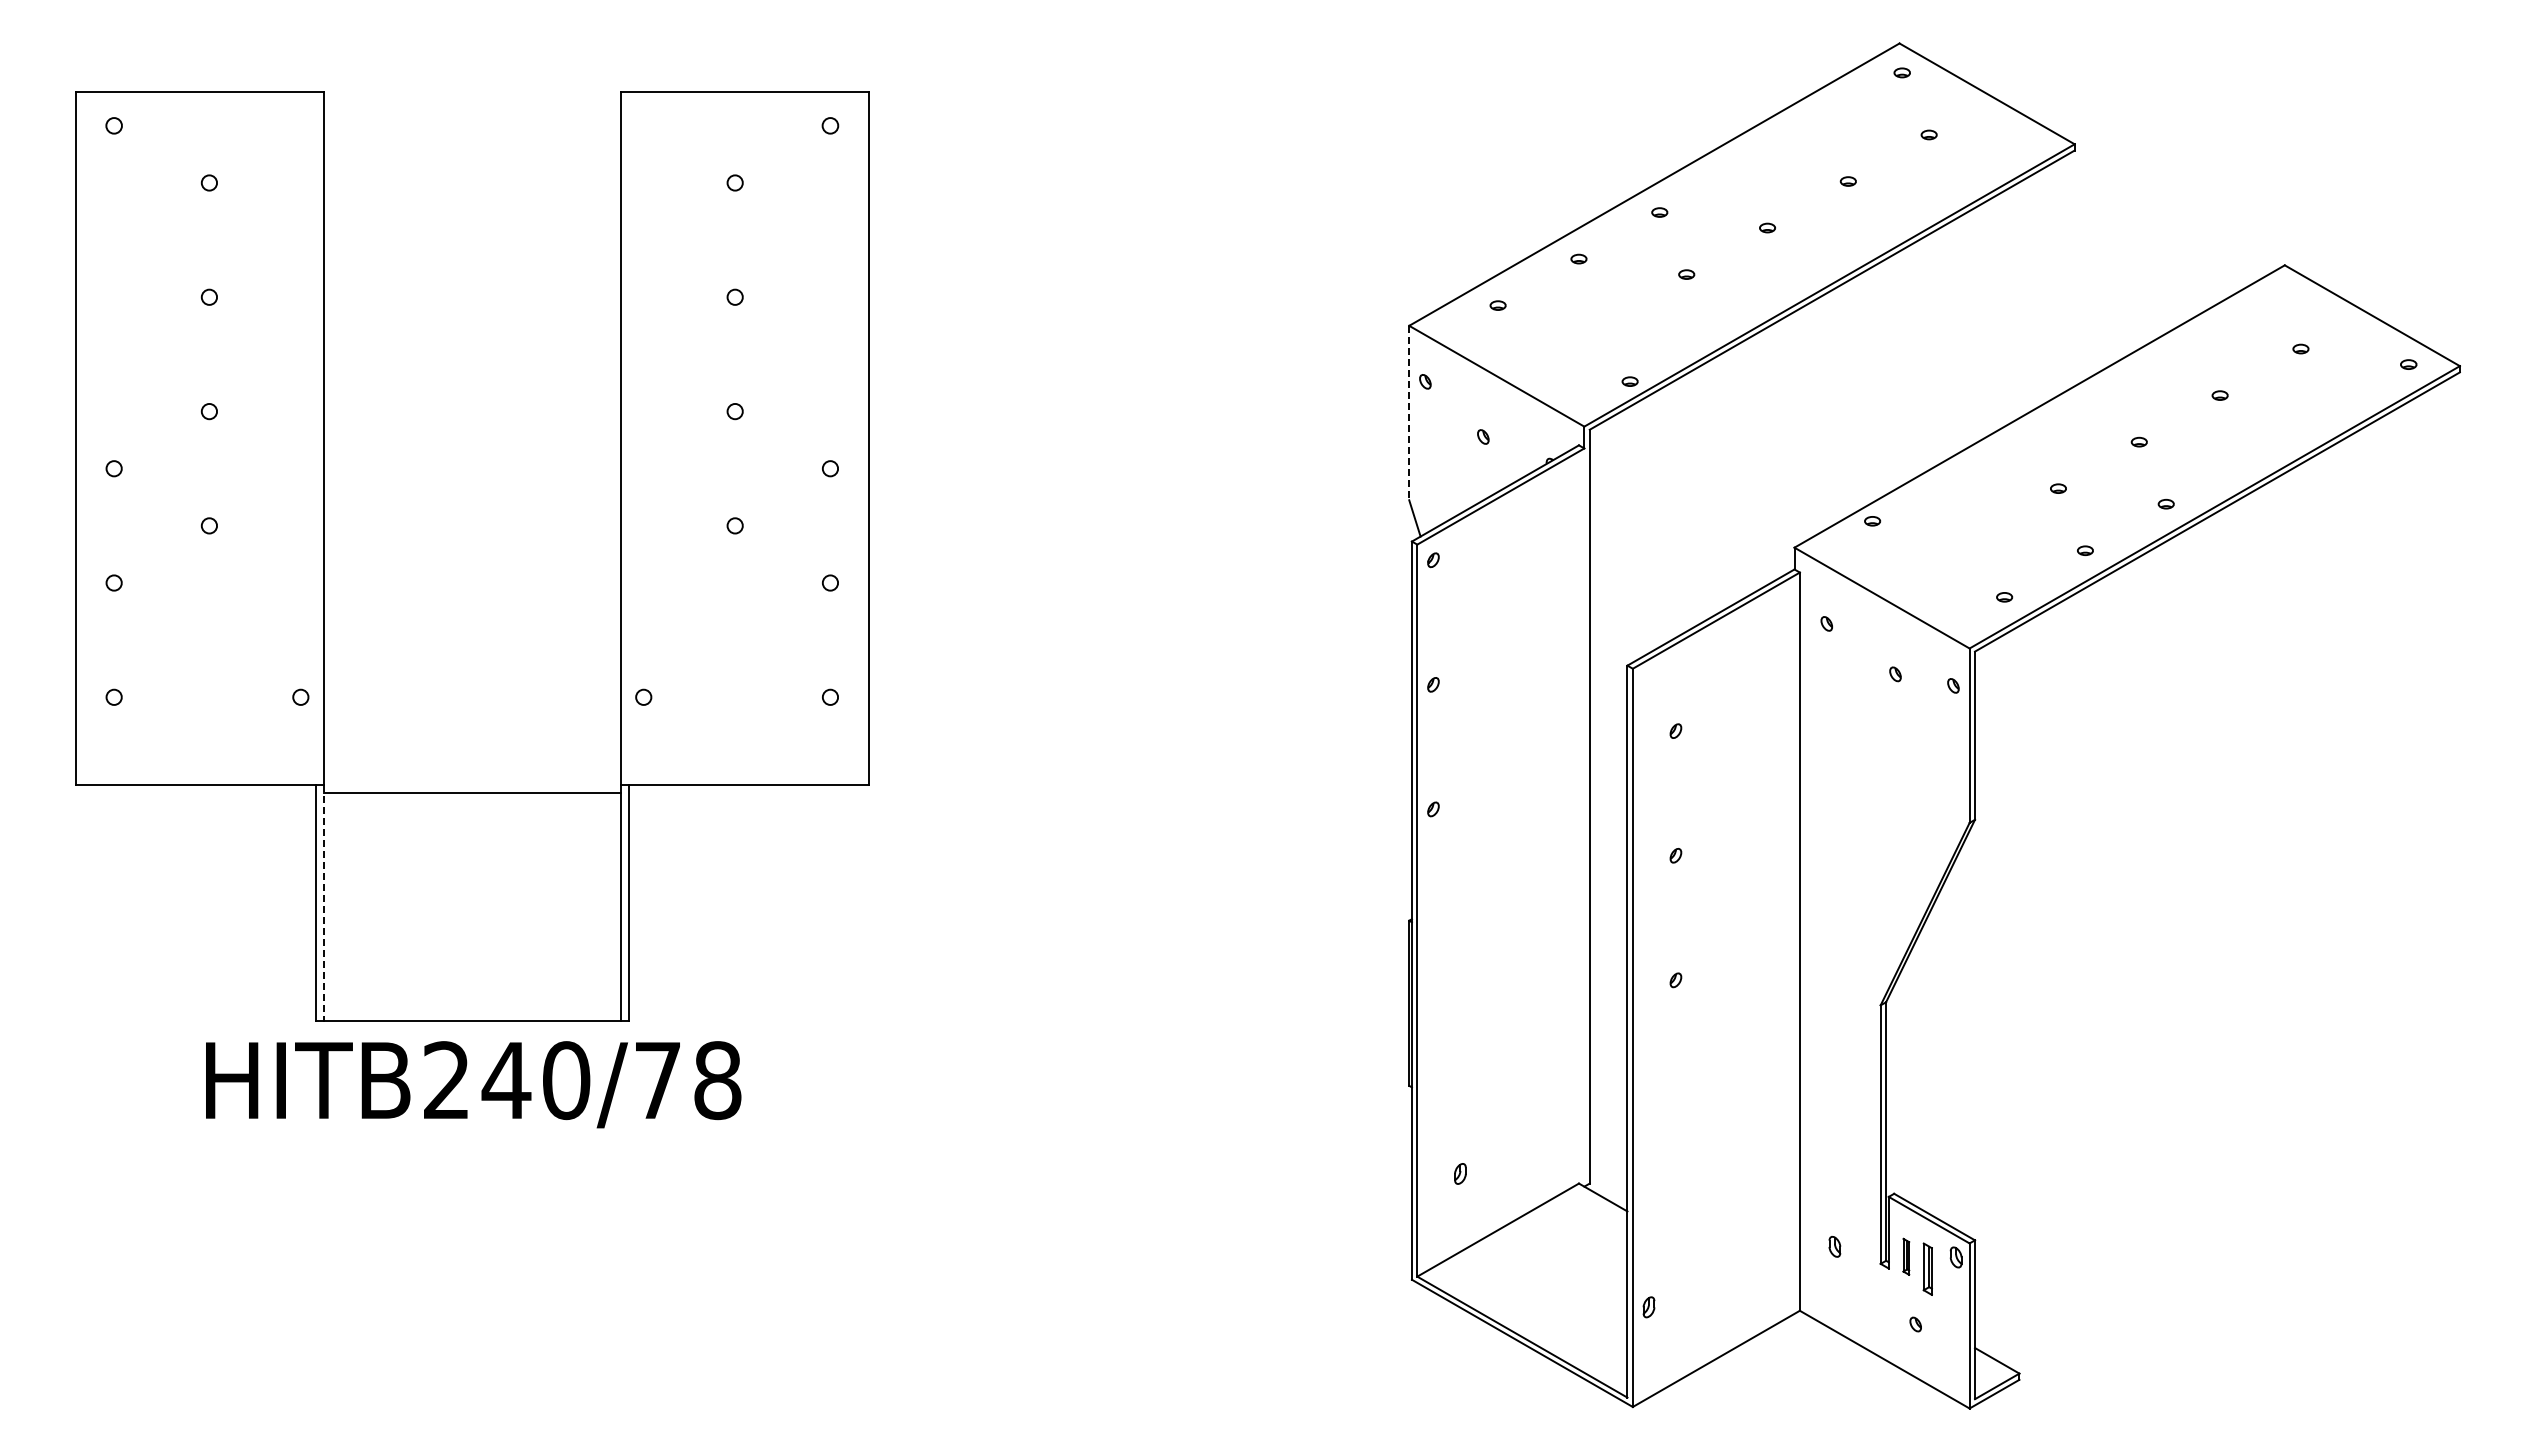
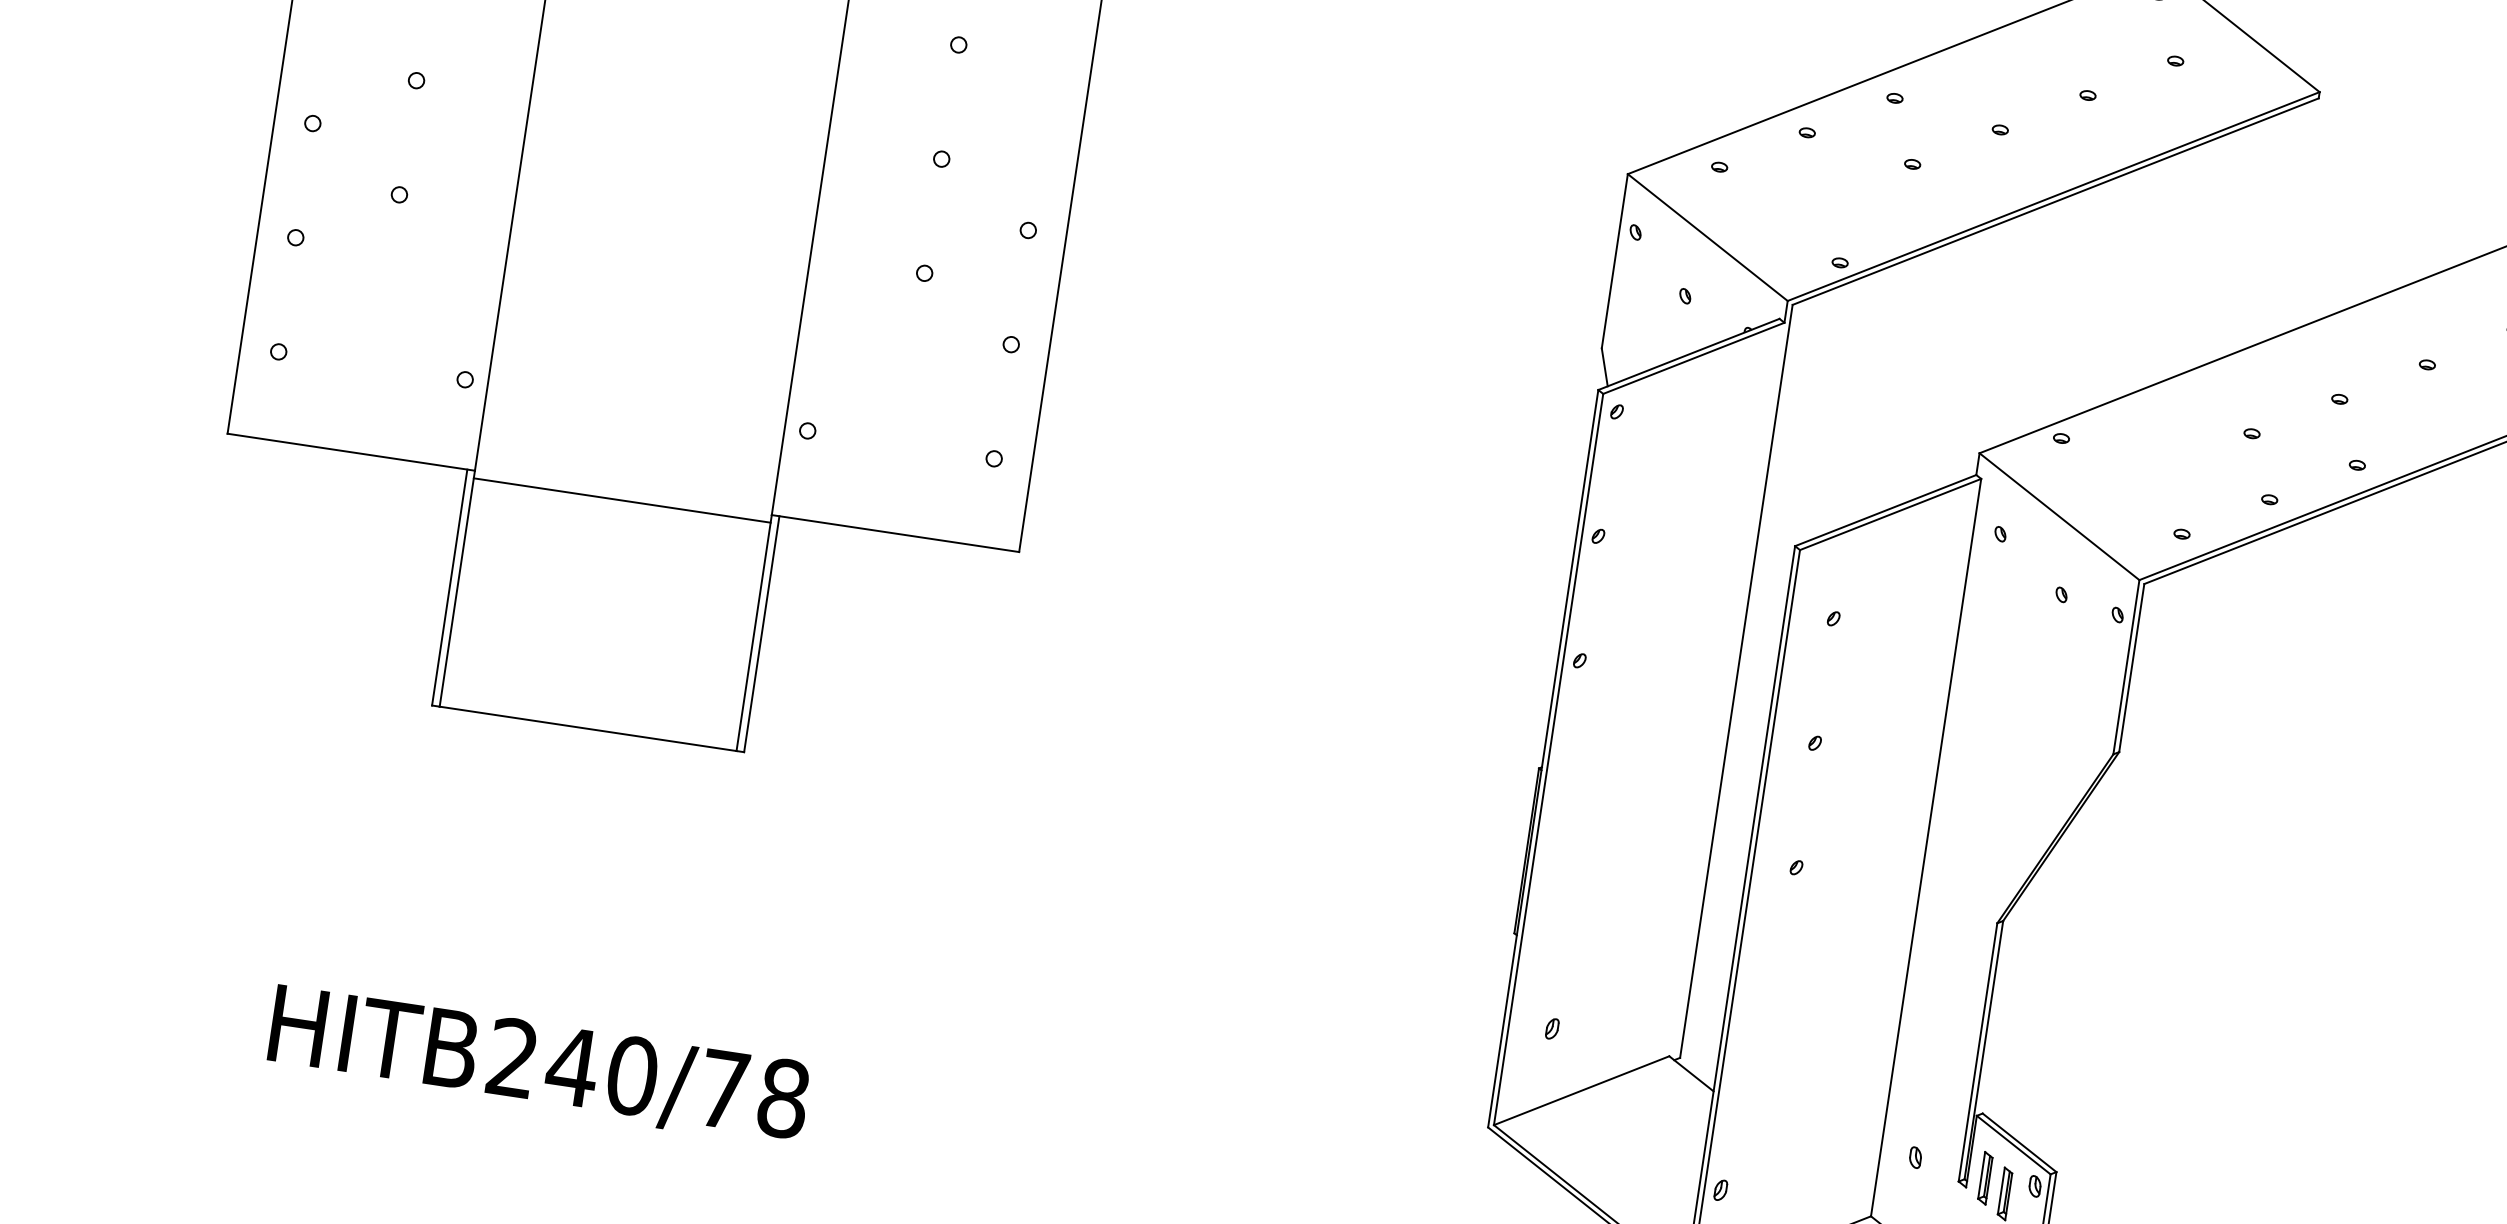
line: (1409, 413) -> (1615, 261), dashed -> solid
line: (323, 903) -> (457, 589), dashed -> solid
text: (473, 1084) -> (538, 1065), moved
part: (1906, 1256) -> (1985, 1178), size x1.43

